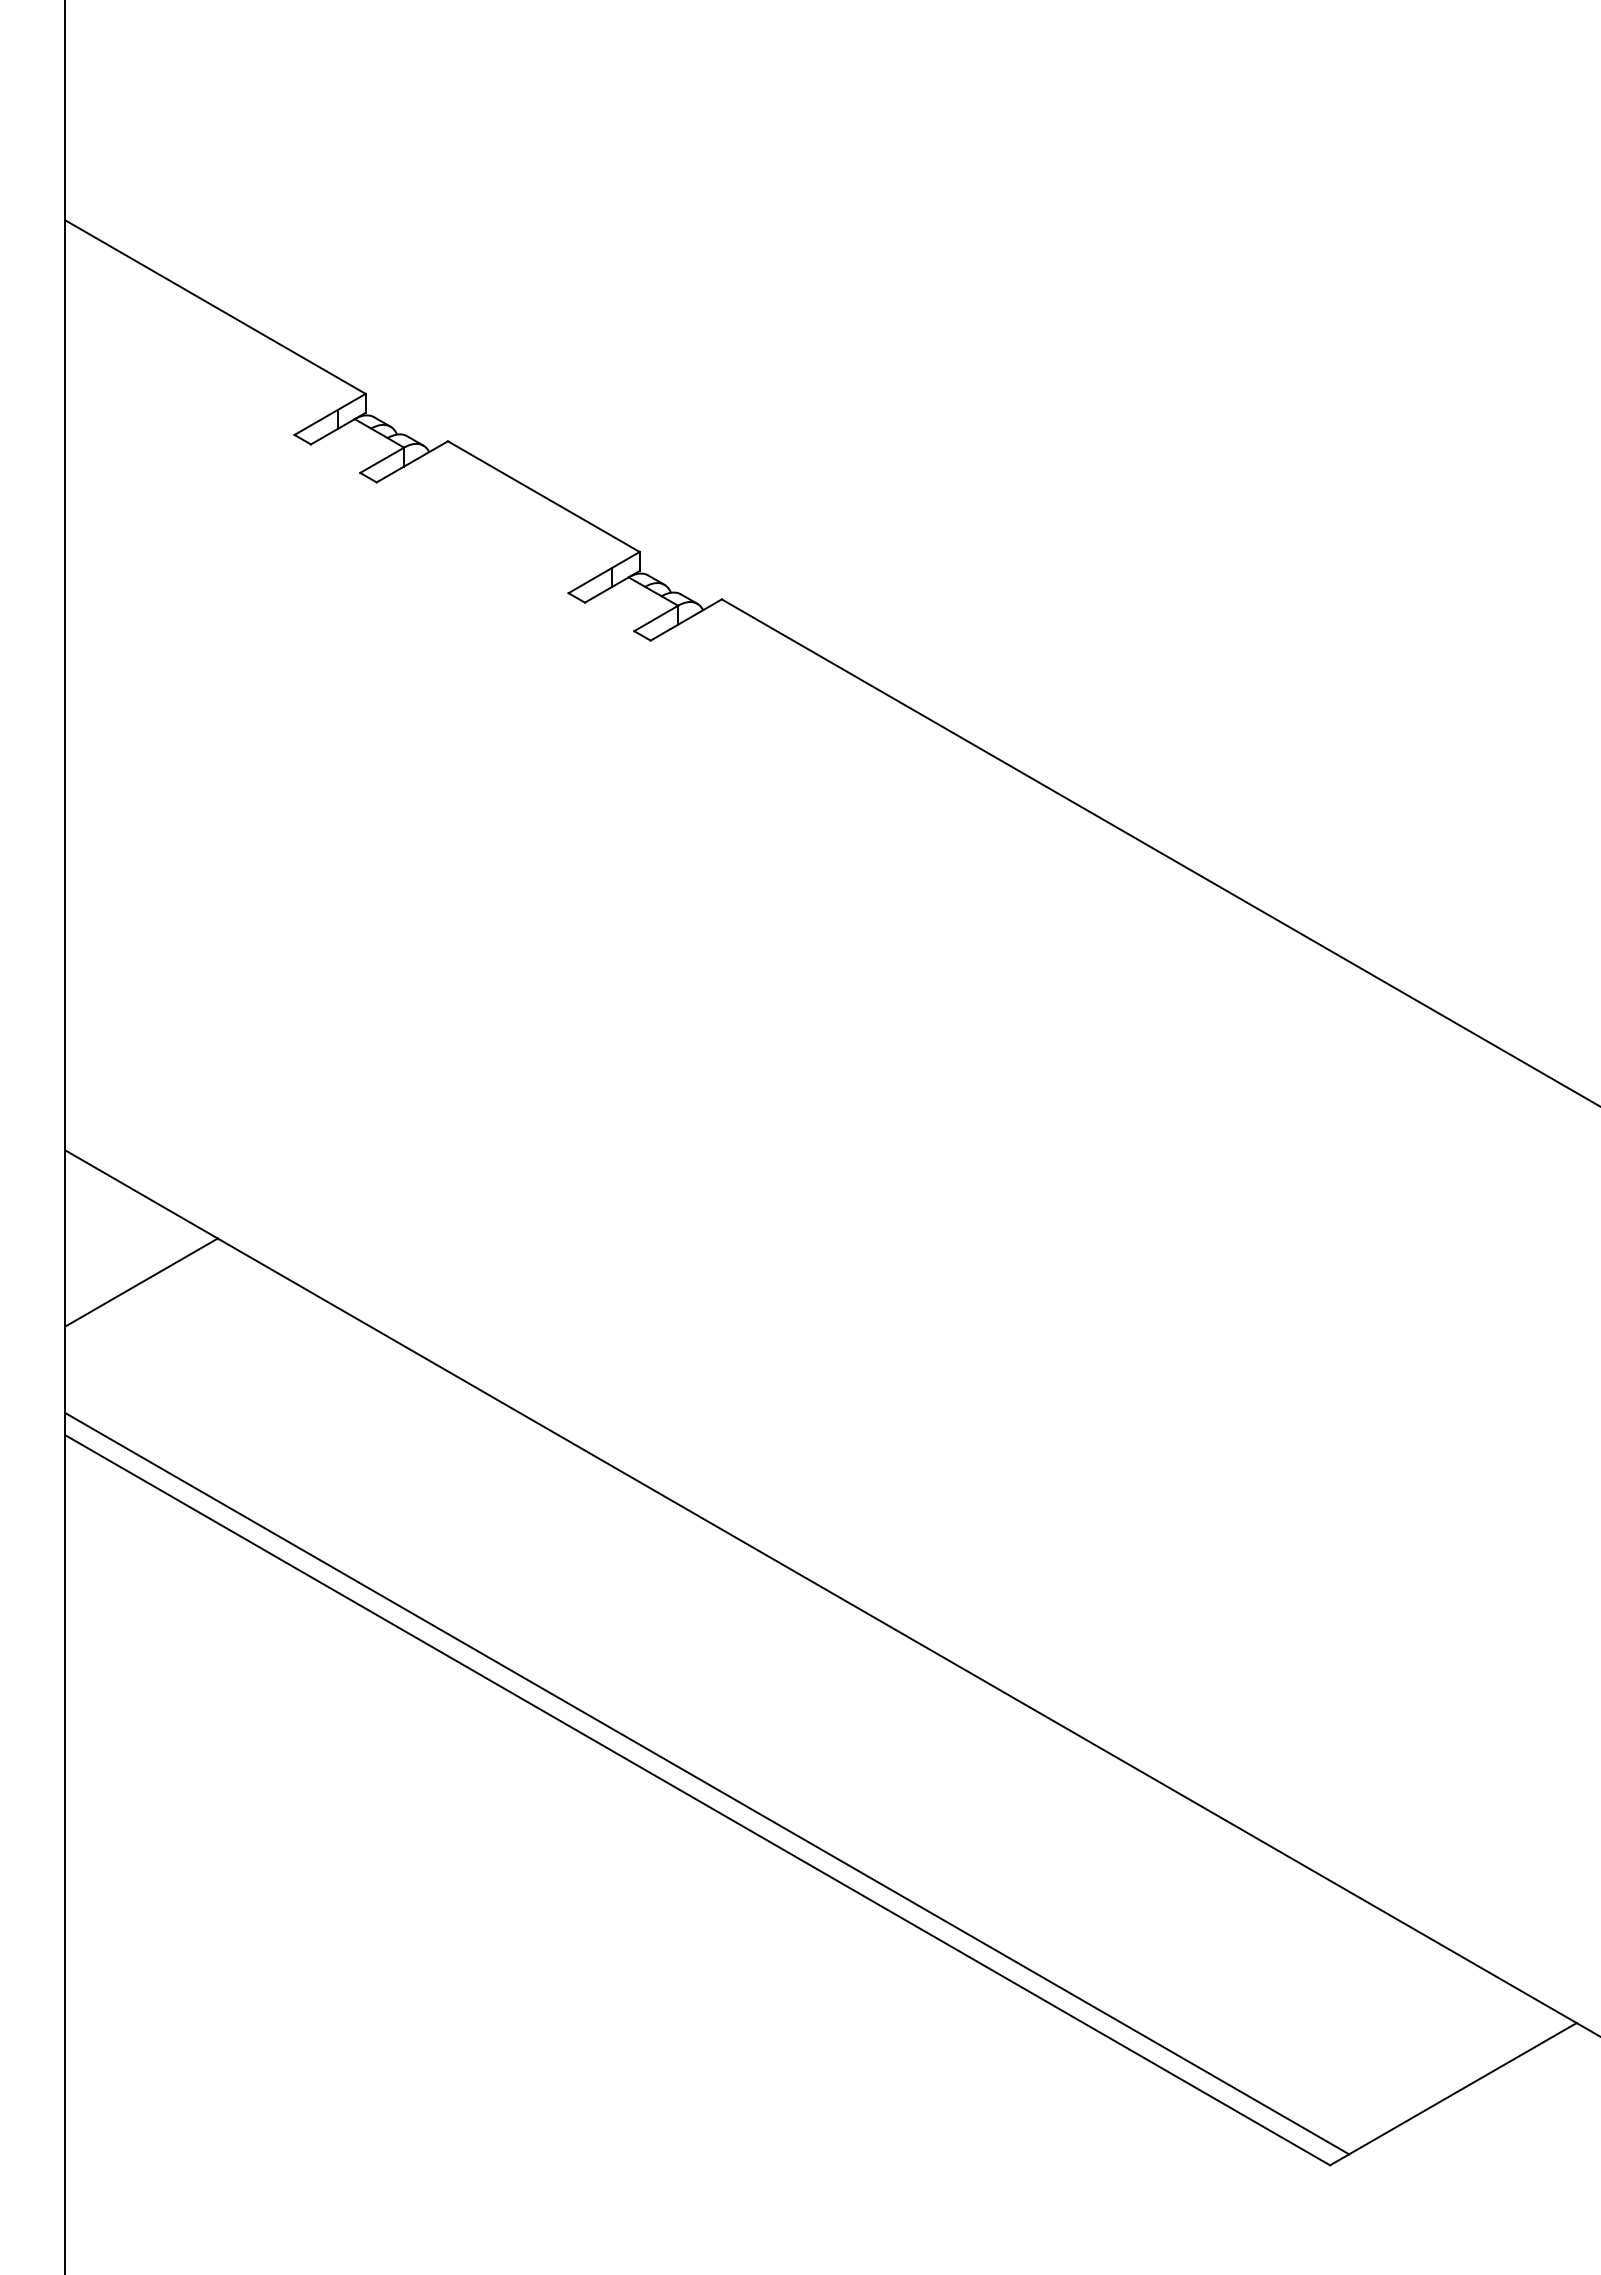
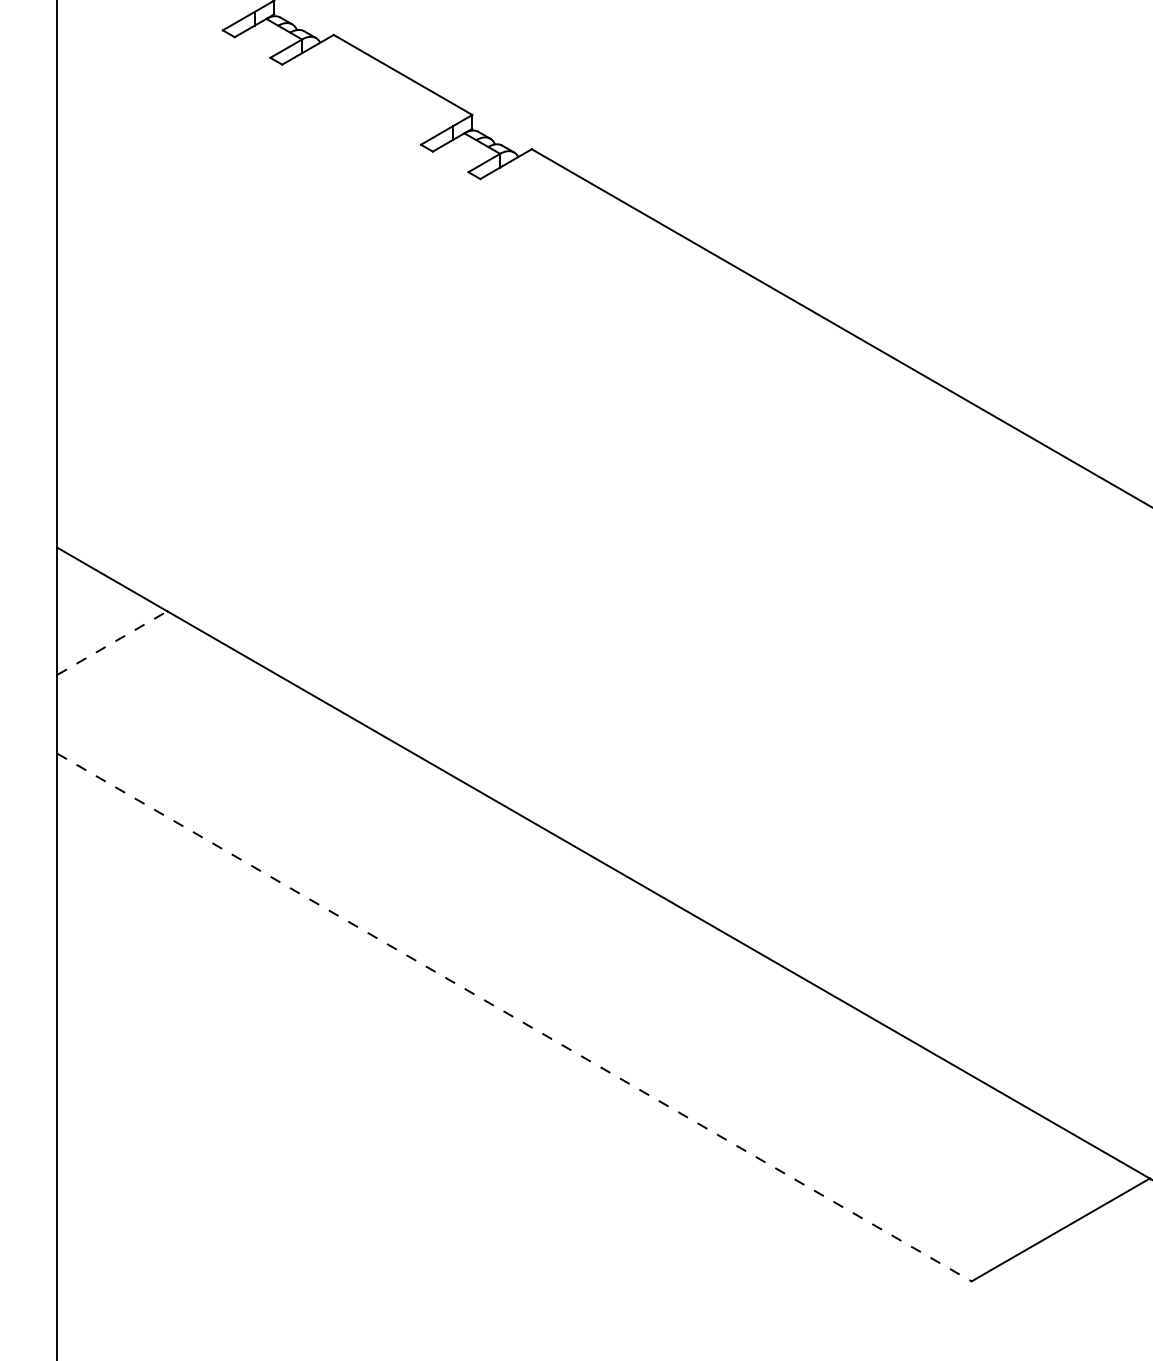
line: (142, 1282) -> (112, 643), solid -> dashed
line: (707, 1783) -> (521, 1005), removed
line: (698, 1800) -> (514, 1017), solid -> dashed

